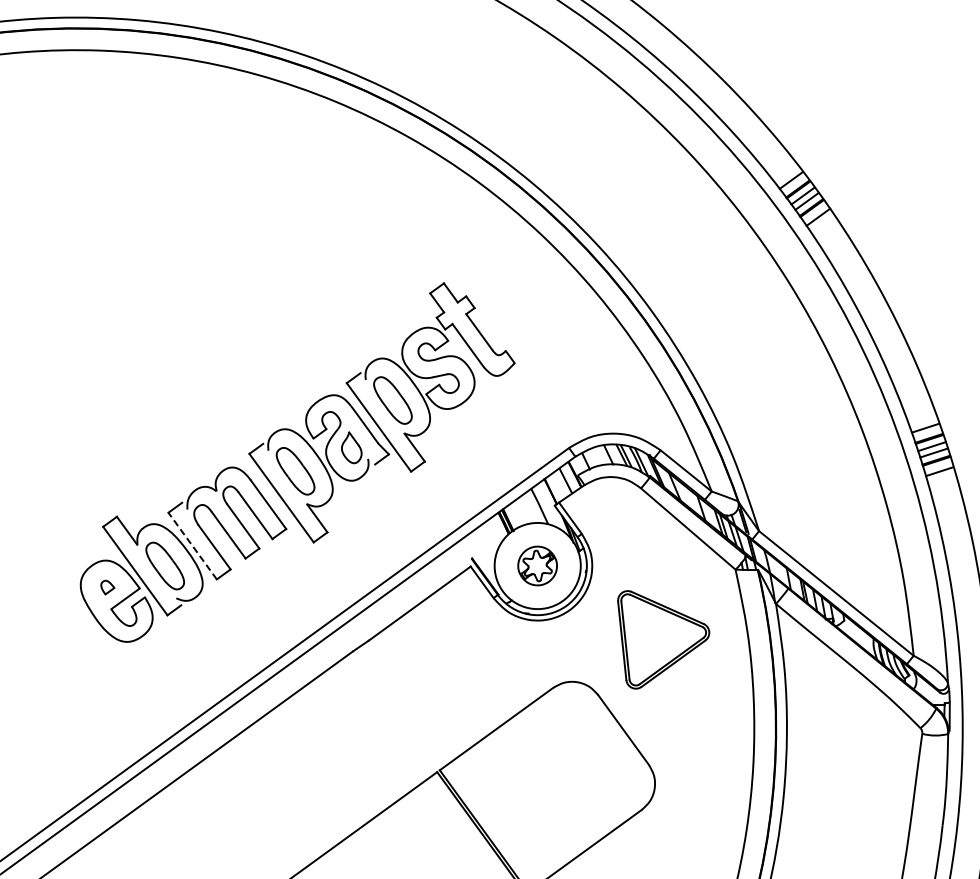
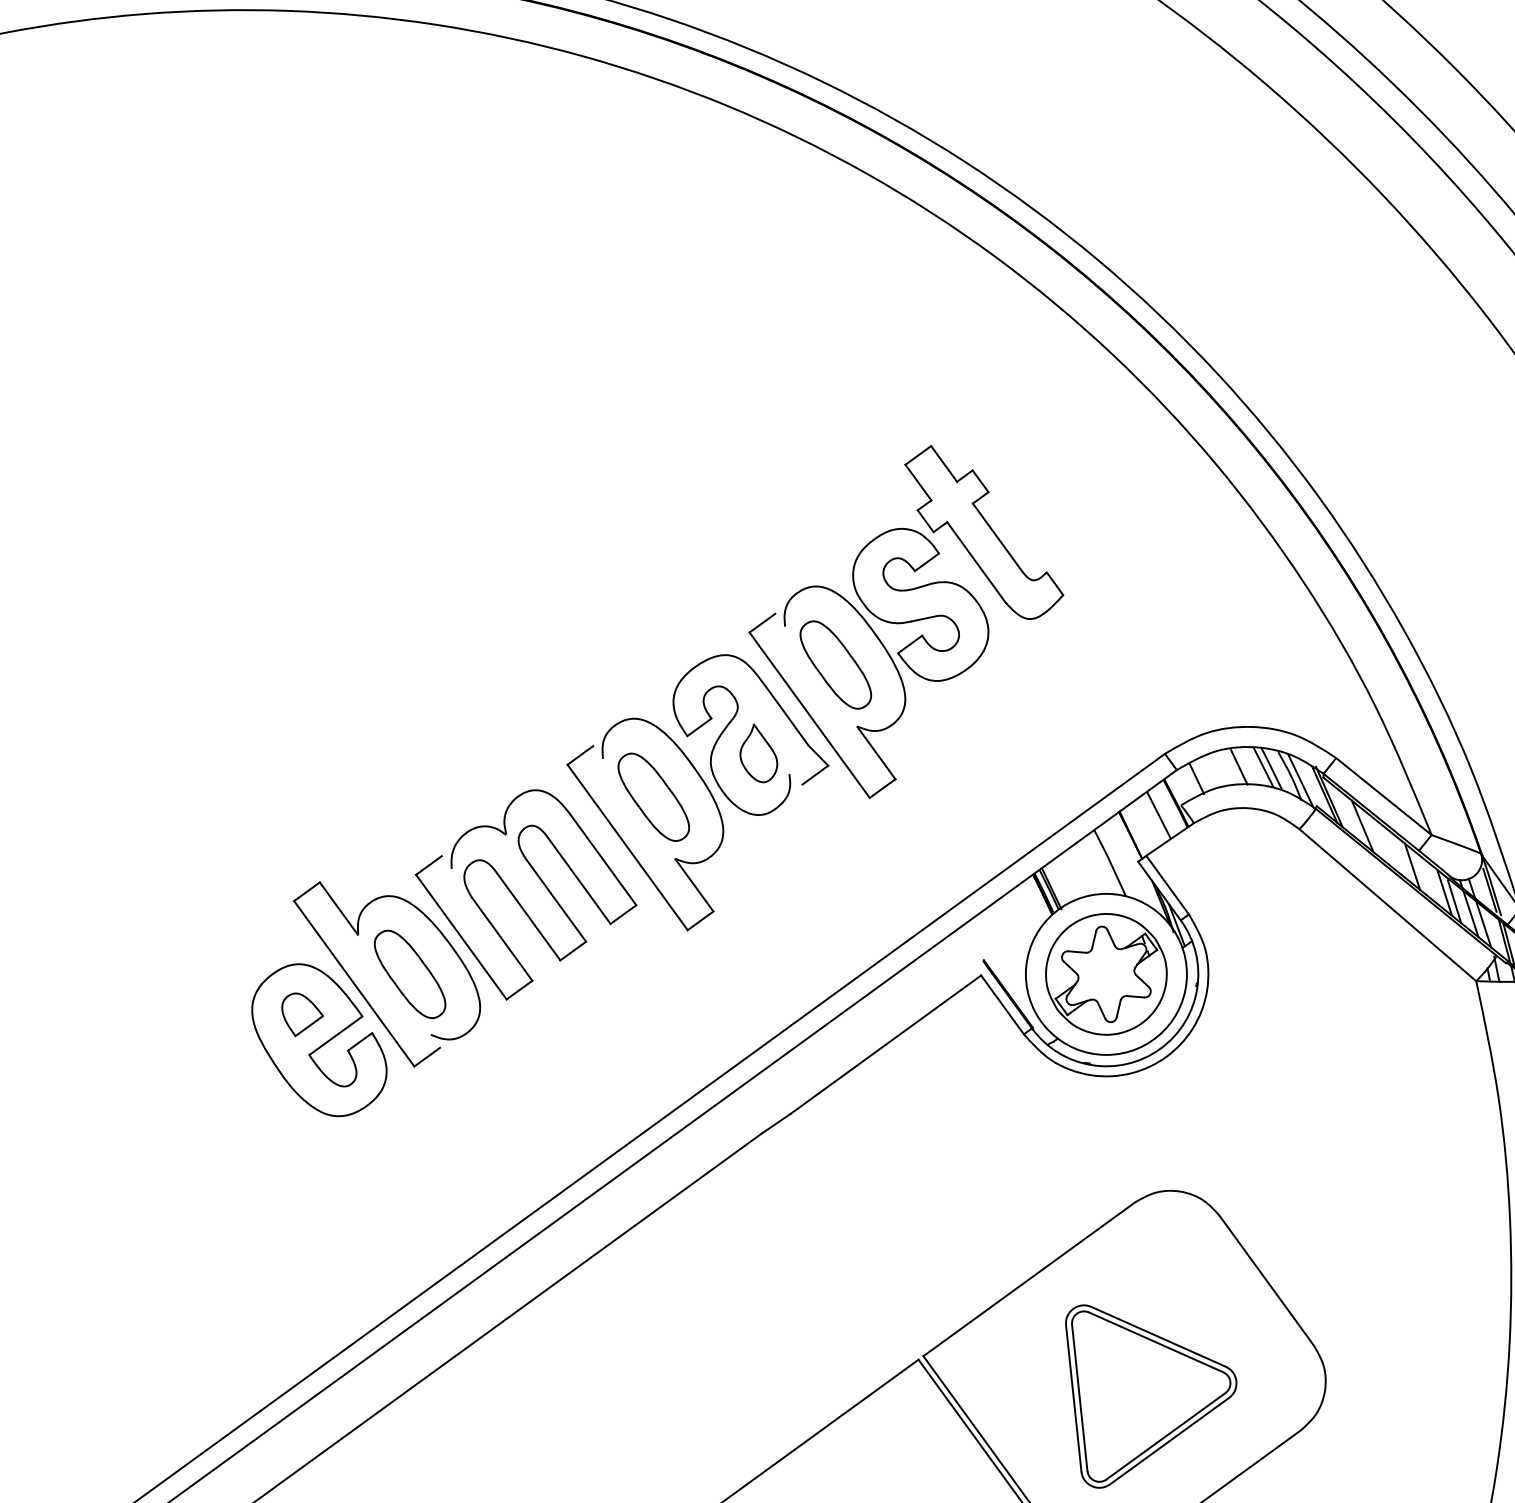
line: (192, 545) -> (461, 936), dashed -> solid
part: (537, 565) -> (1105, 973), size x1.67
part: (107, 587) -> (302, 1014), size x1.67
part: (663, 639) -> (1150, 1395), moved

